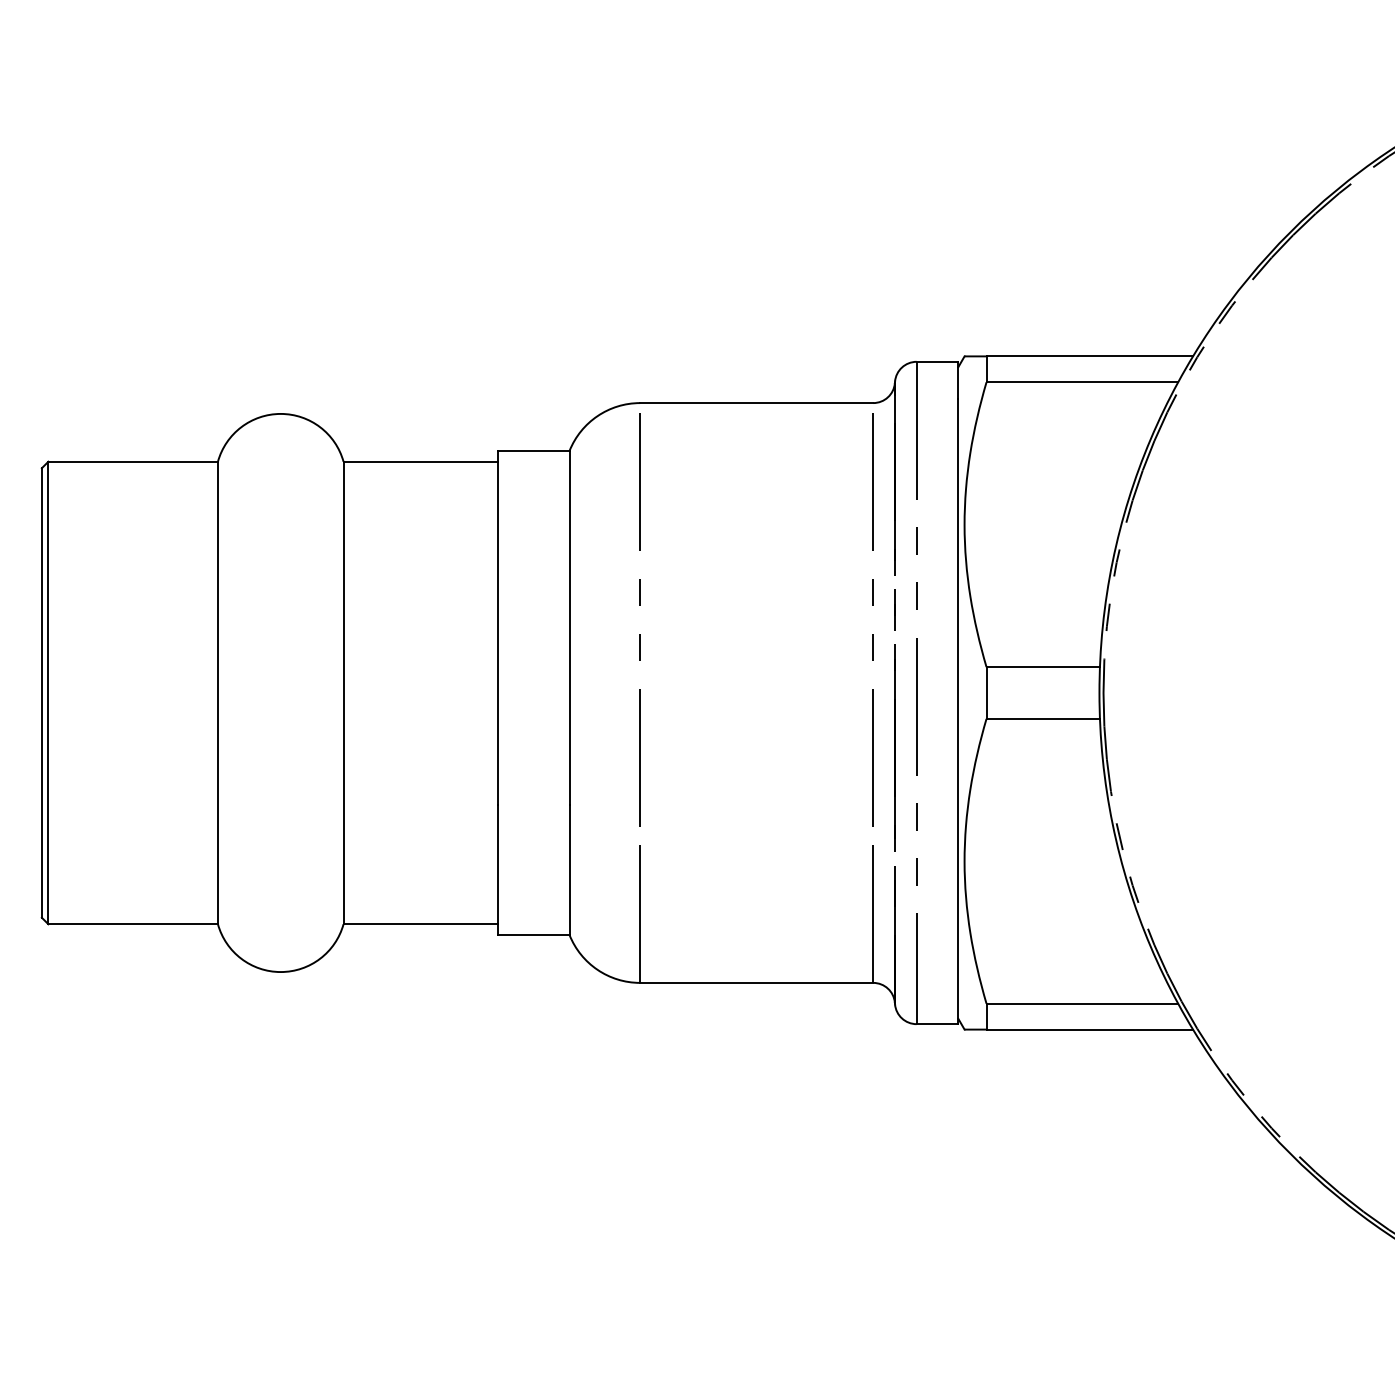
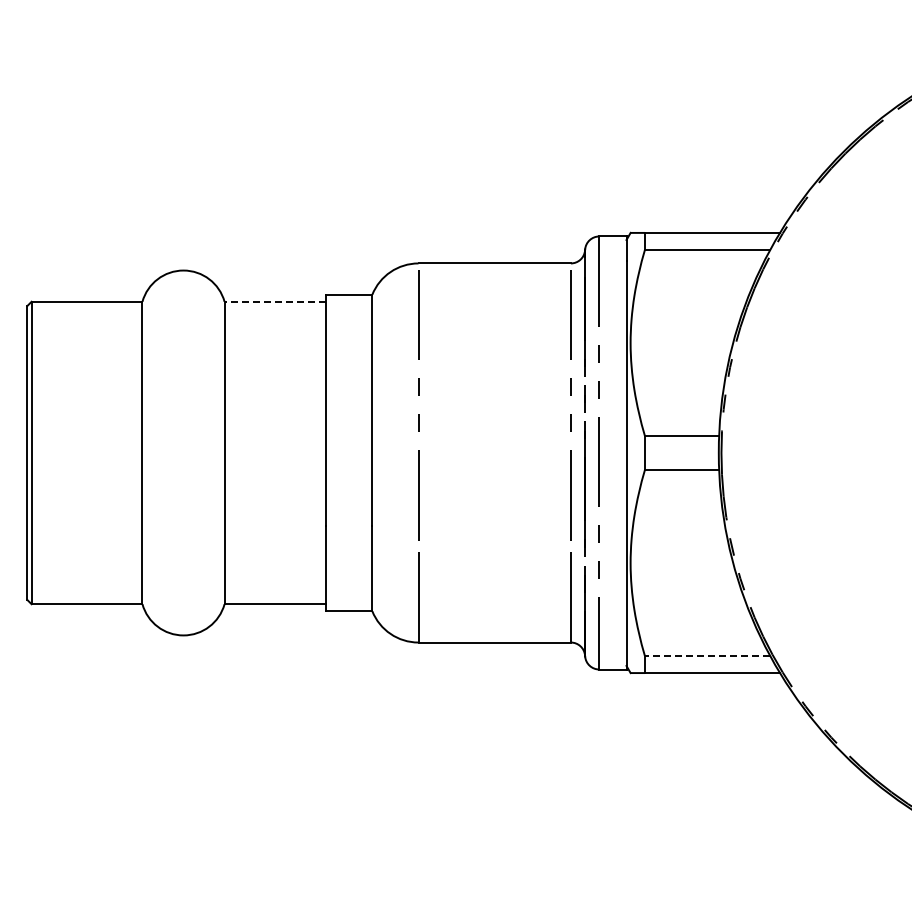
line: (419, 461) -> (274, 301), solid -> dashed
line: (1082, 1004) -> (707, 656), solid -> dashed

